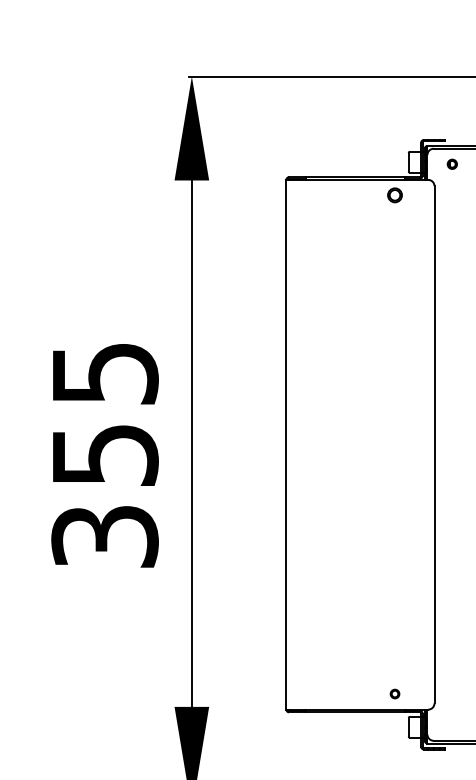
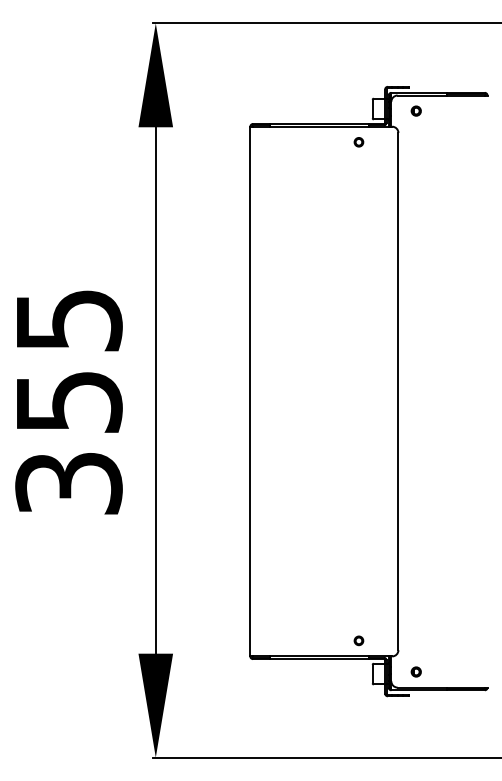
part: (394, 195) -> (358, 142), size x0.62
part: (451, 724) -> (415, 671), added

